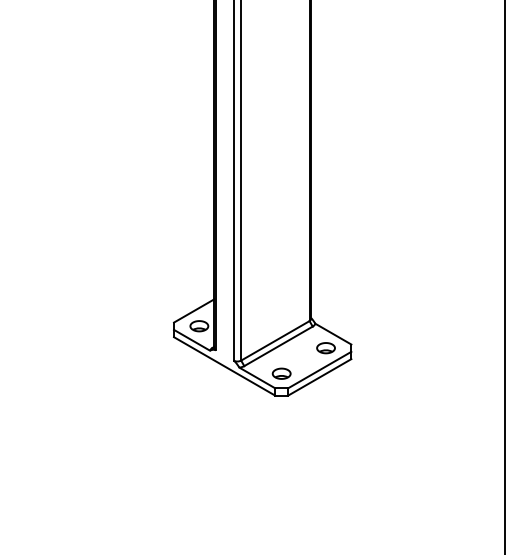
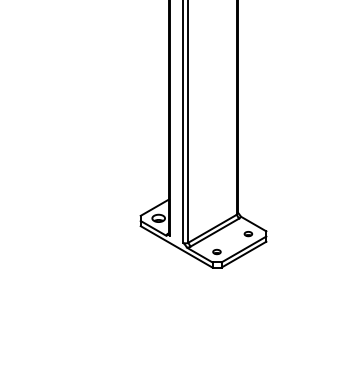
part: (325, 348) -> (248, 234), size x0.6
part: (281, 373) -> (216, 251), size x0.6

